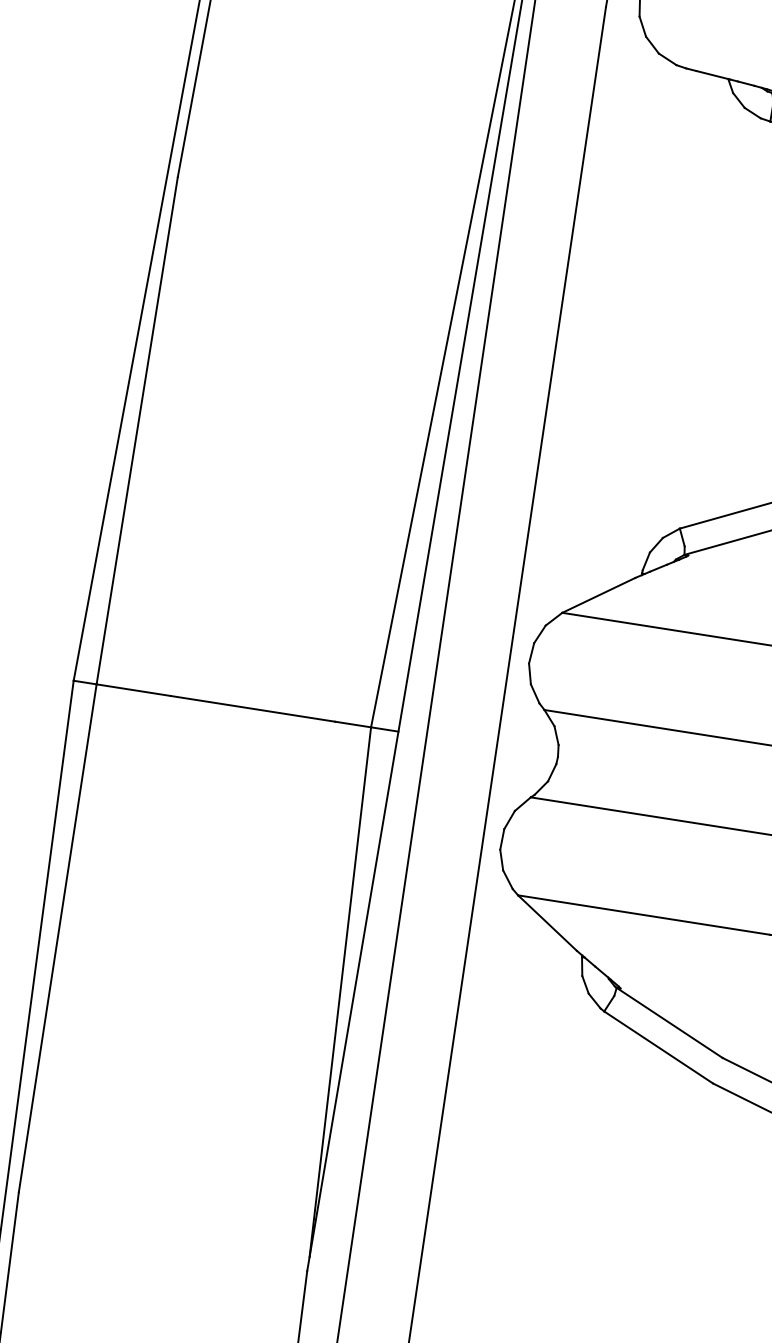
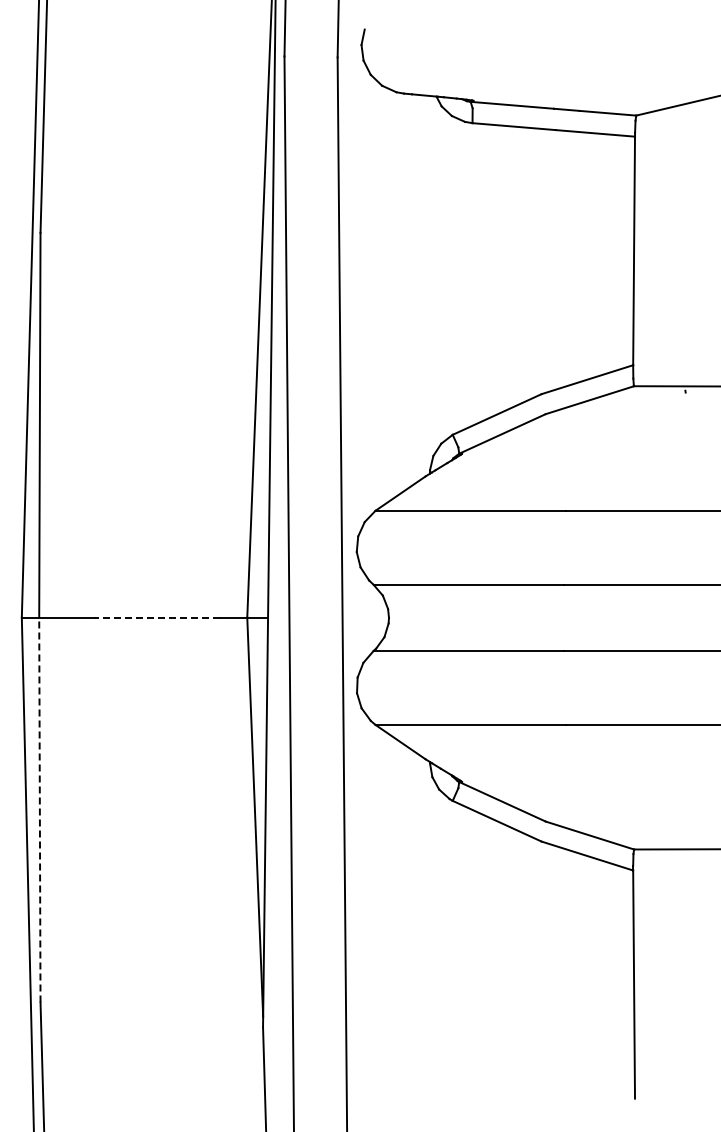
line: (252, 708) -> (157, 617), solid -> dashed
line: (57, 937) -> (39, 809), solid -> dashed

